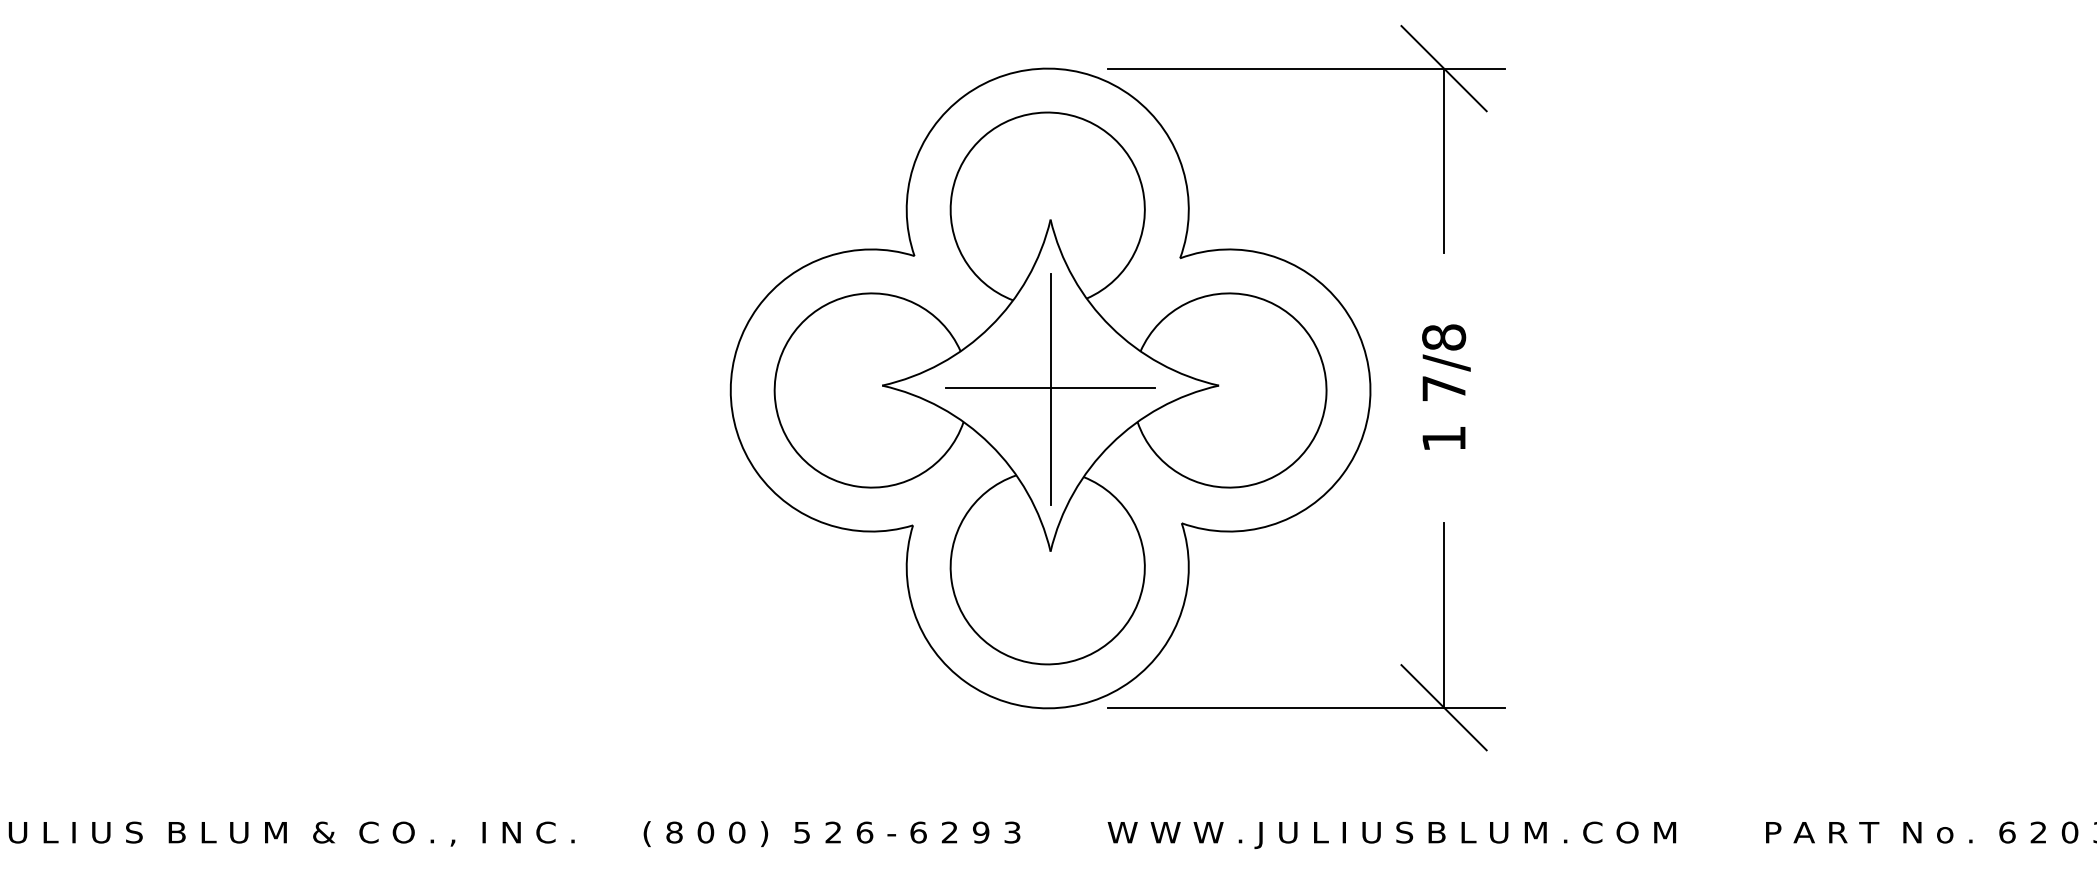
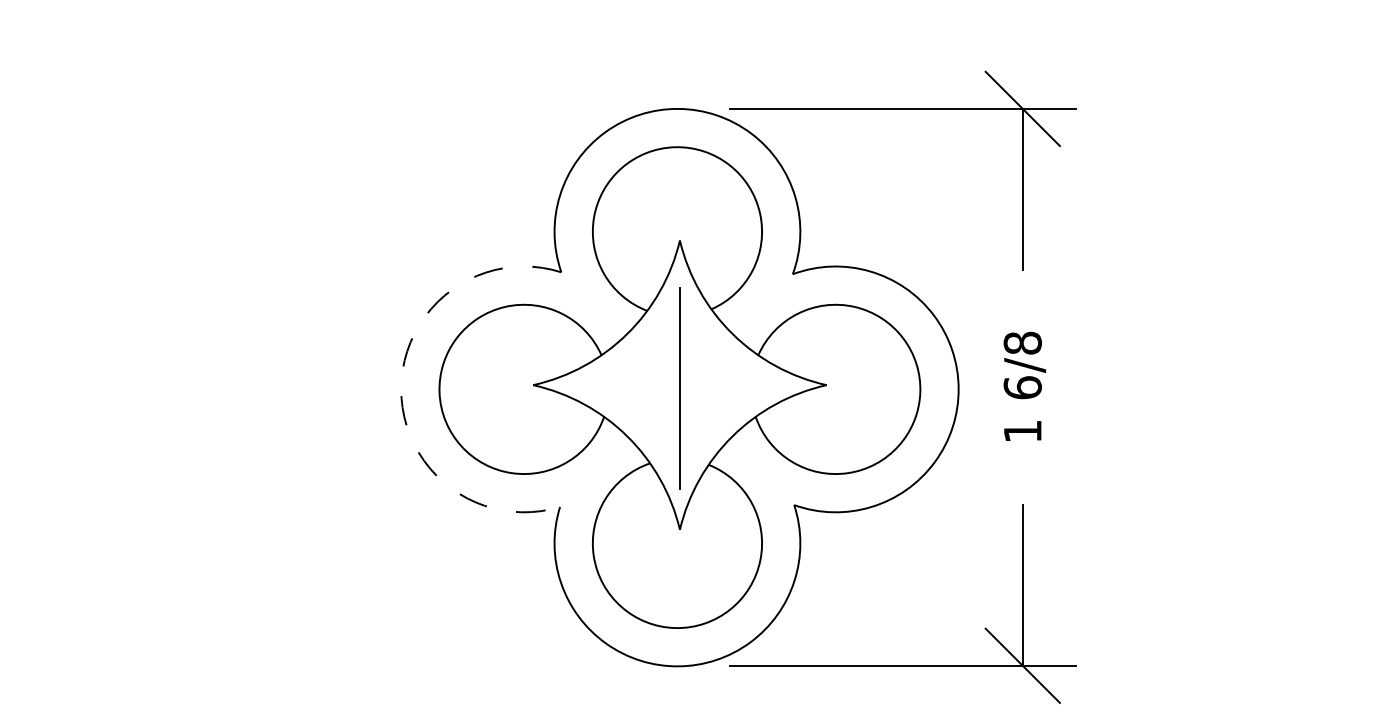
line: (1049, 388) -> (678, 387), removed
text: (1444, 388) -> (1023, 387), 7/8 -> 6/8
arc: (730, 389) -> (400, 388), solid -> dashed

